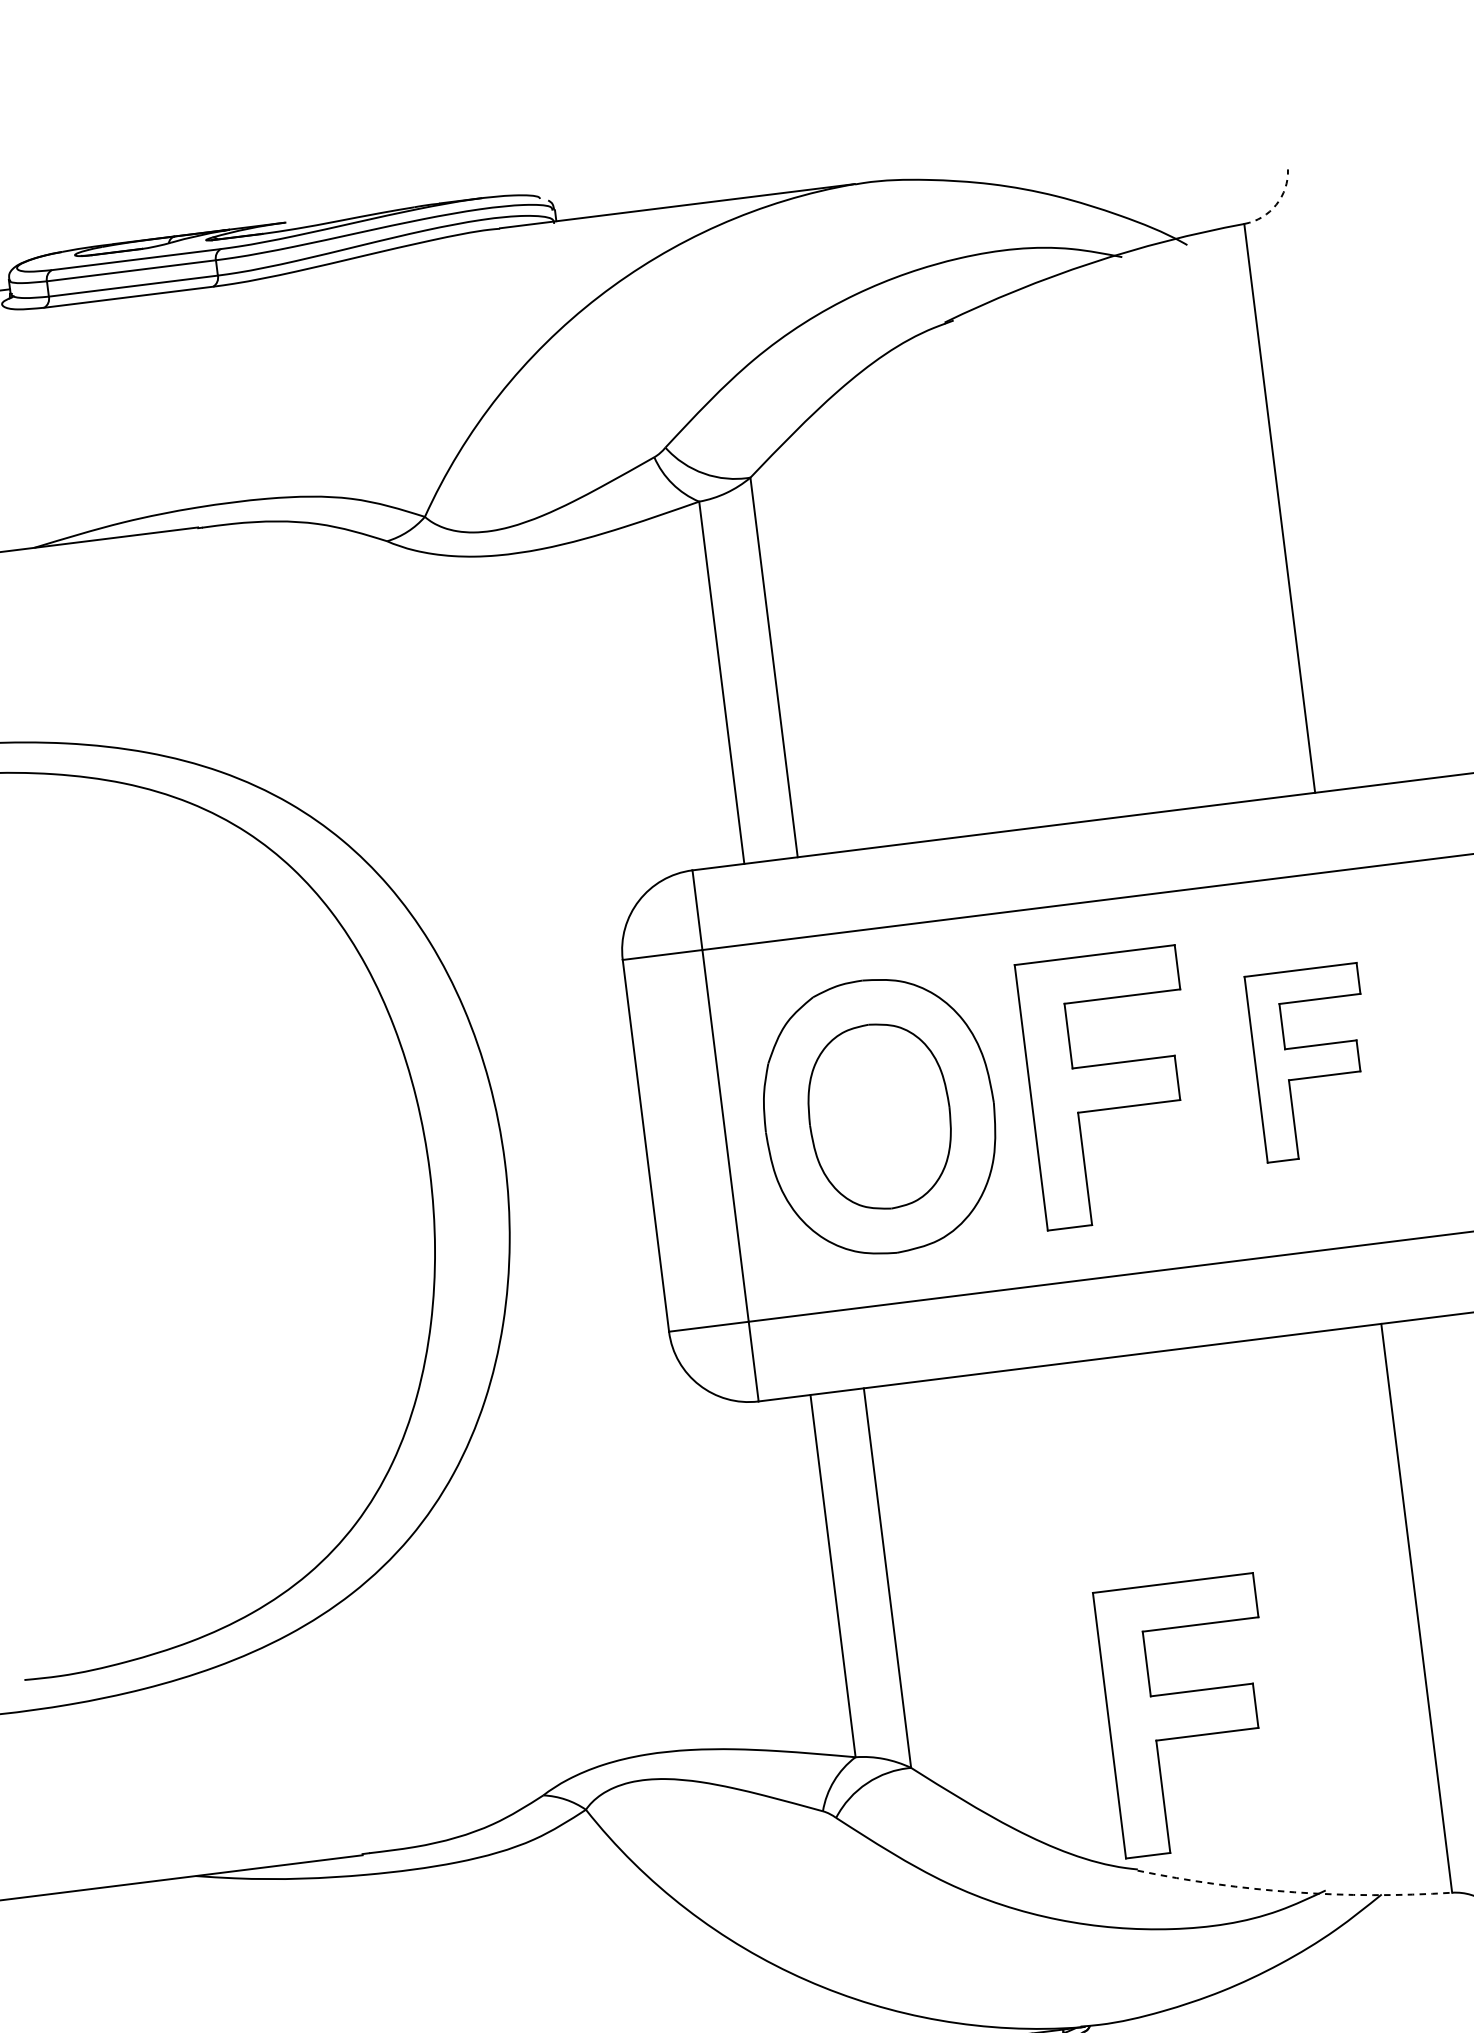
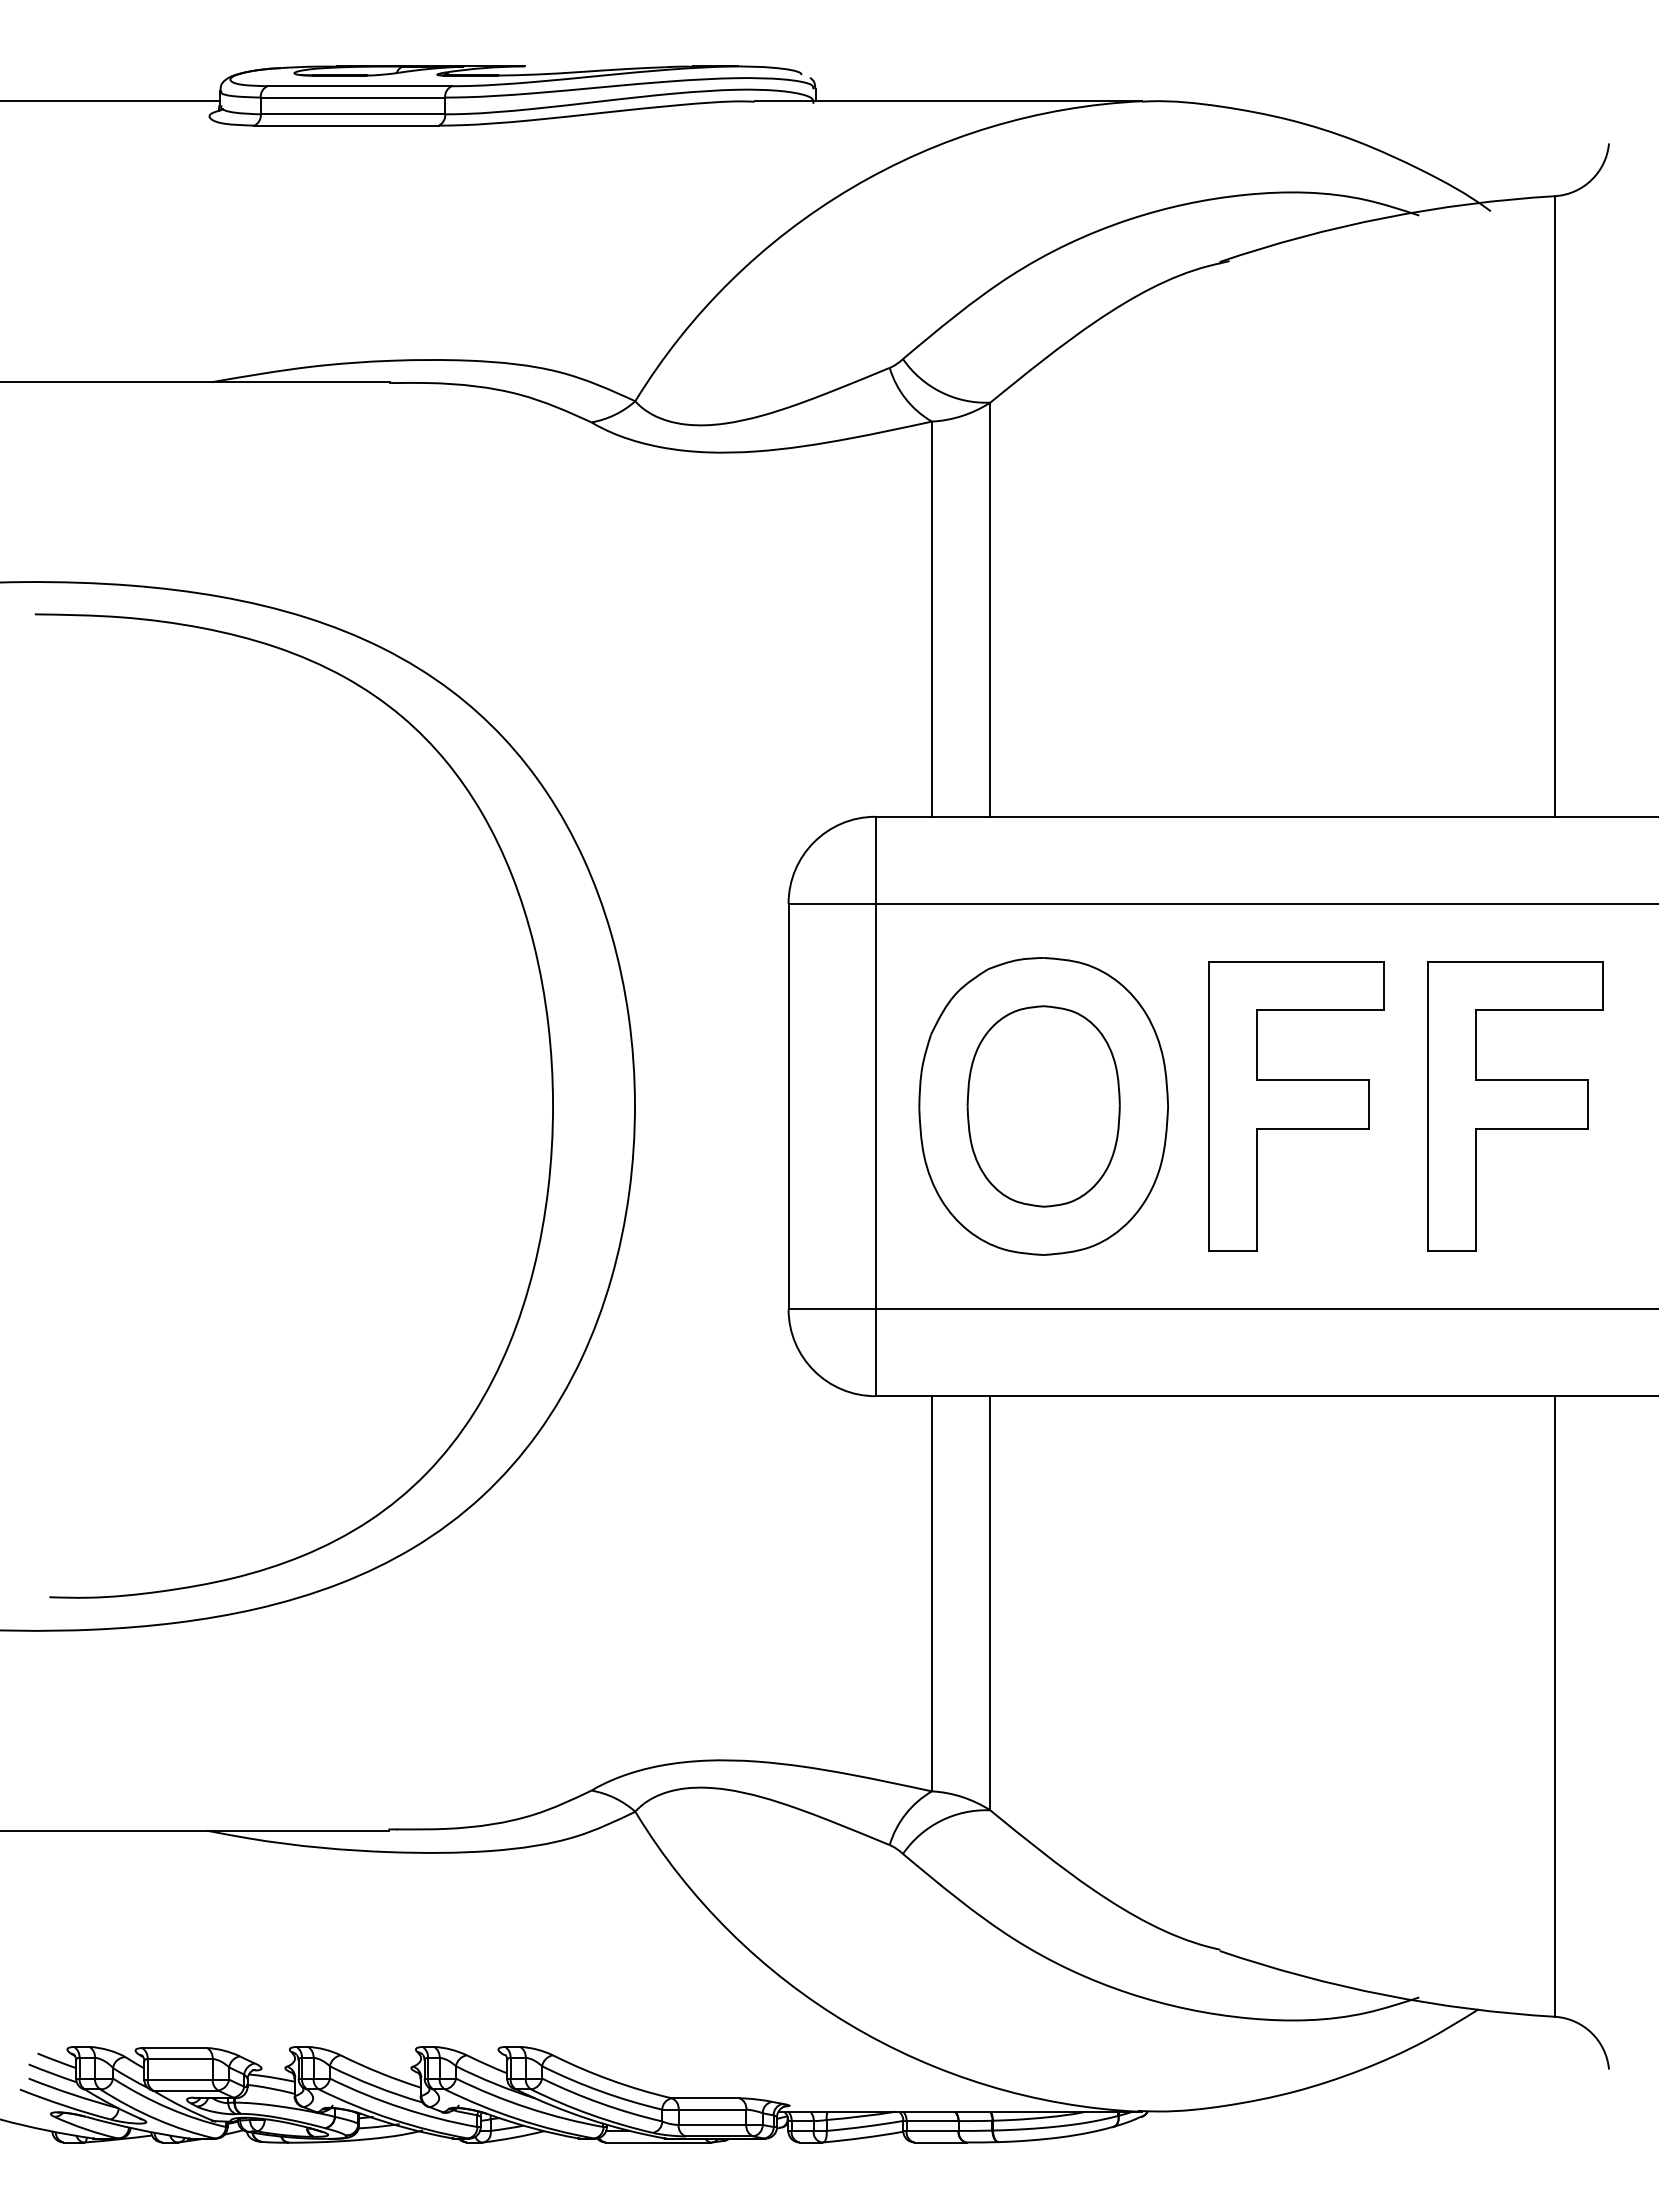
arc: (1276, 204) -> (1591, 179), dashed -> solid
part: (1312, 1062) -> (1515, 1106), size x1.43
part: (1189, 1715) -> (1296, 1791), removed
arc: (1294, 1892) -> (1385, 1995), dashed -> solid

